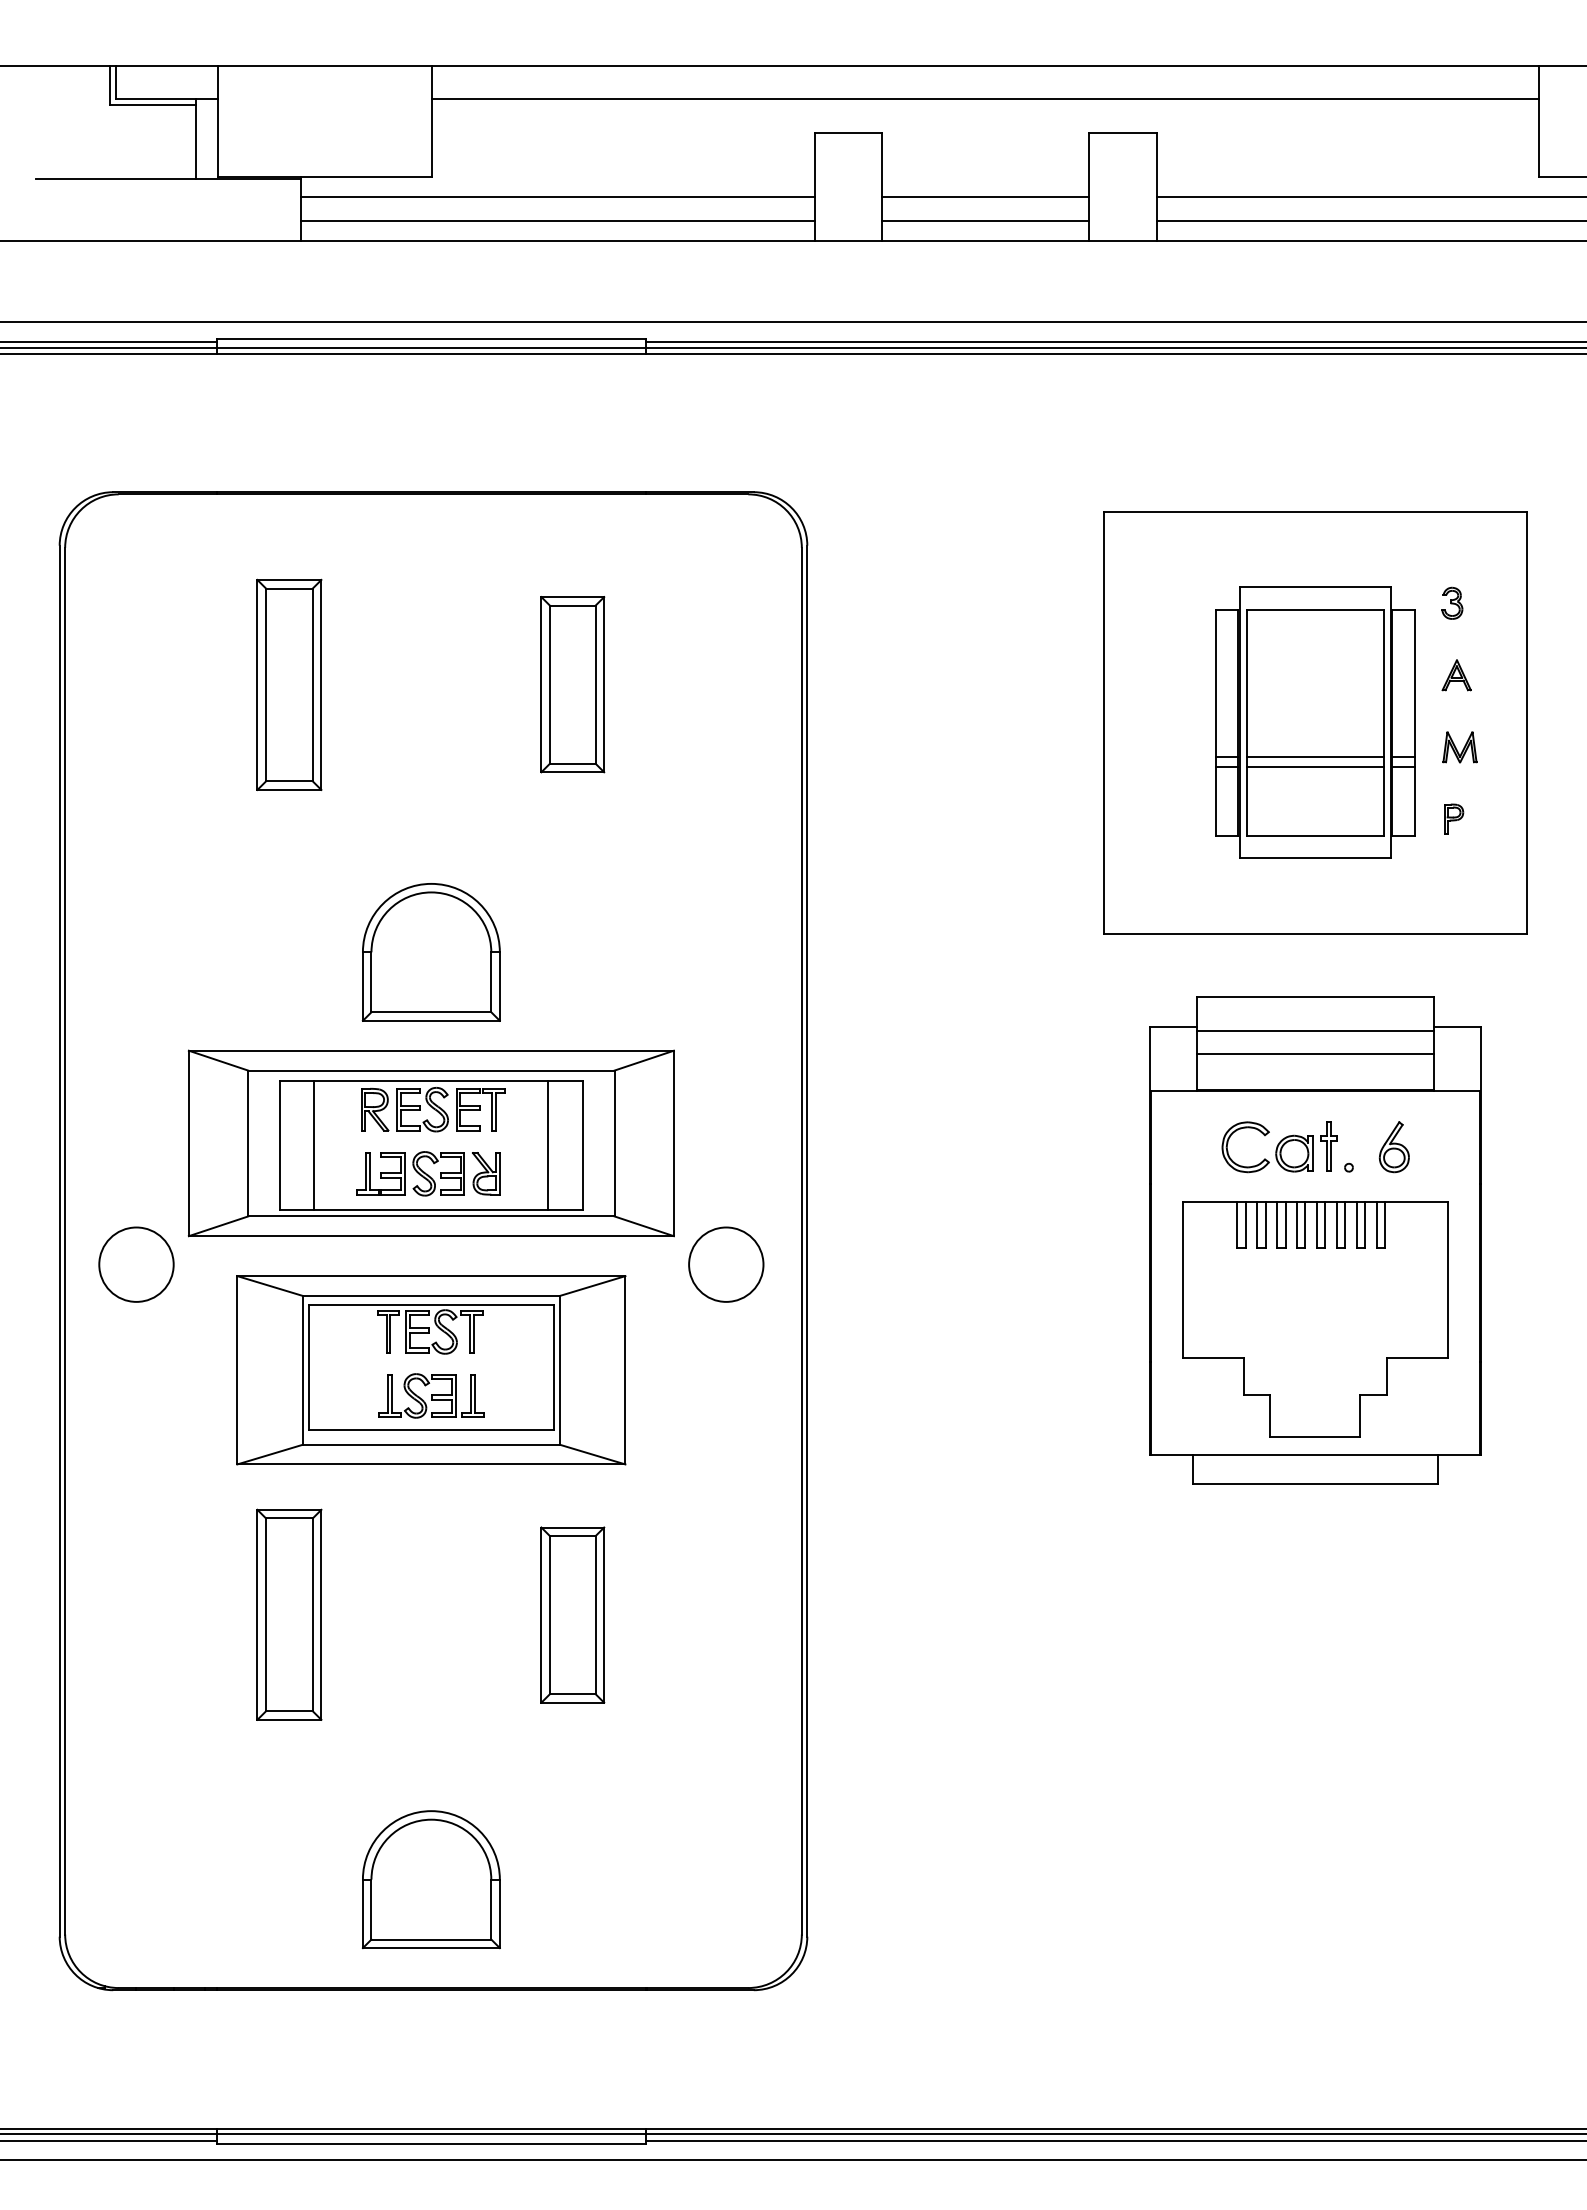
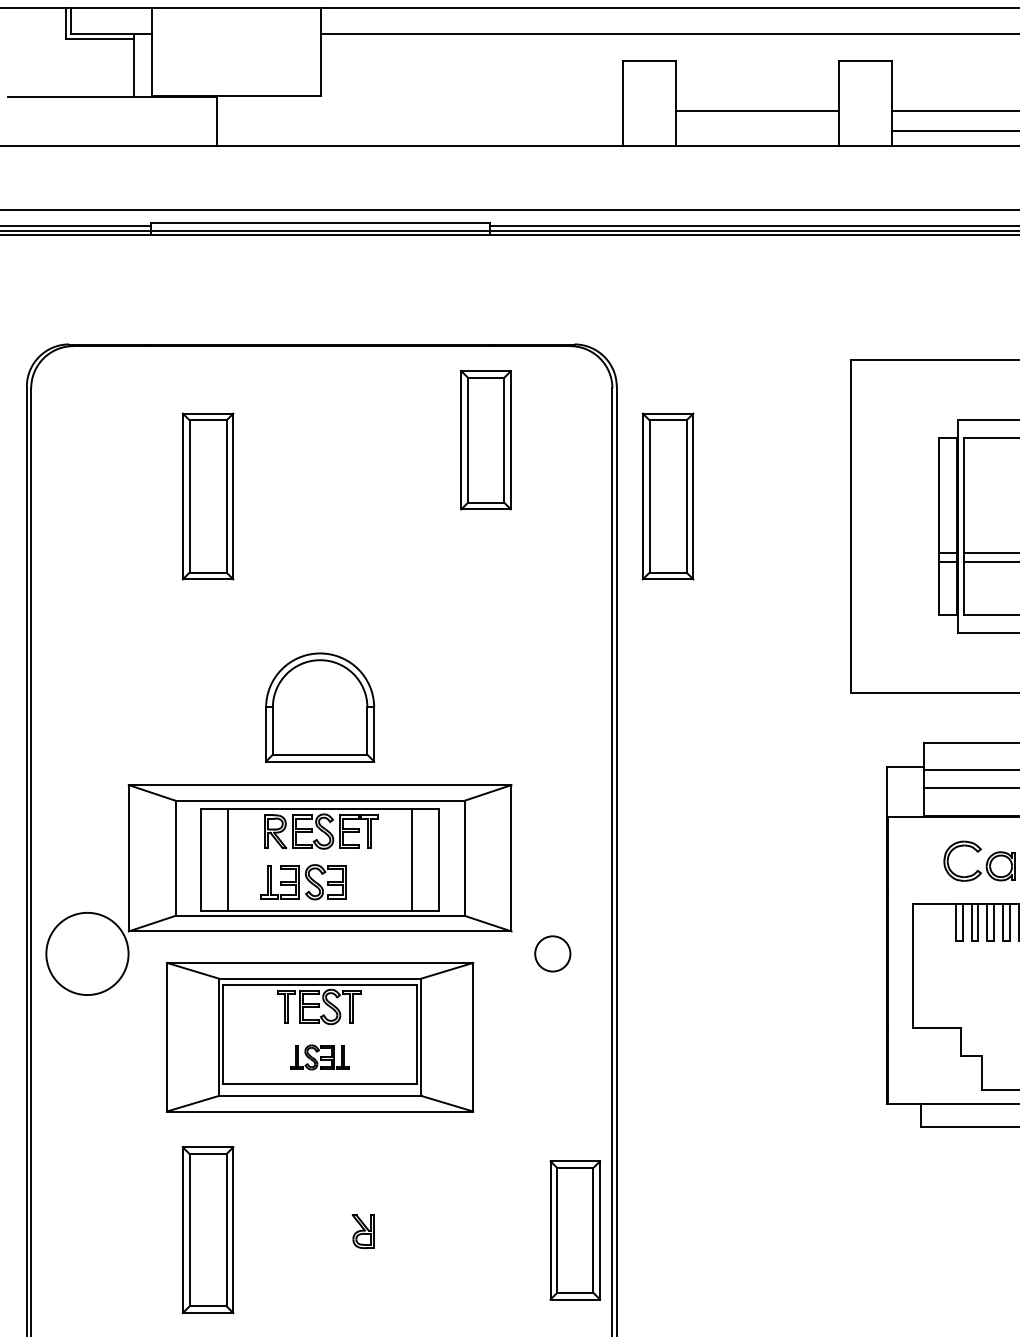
line: (557, 196) -> (419, 111), removed
line: (557, 221) -> (419, 130), removed
line: (985, 221) -> (757, 130), removed
part: (572, 684) -> (485, 440), moved
part: (872, 684) -> (668, 496), added
part: (486, 1173) -> (363, 1231), moved
circle: (136, 1264) -> (87, 953), size x1.4
circle: (726, 1264) -> (552, 953), size x0.6
part: (431, 1395) -> (320, 1057), size x0.7
part: (572, 1614) -> (575, 1229), moved

